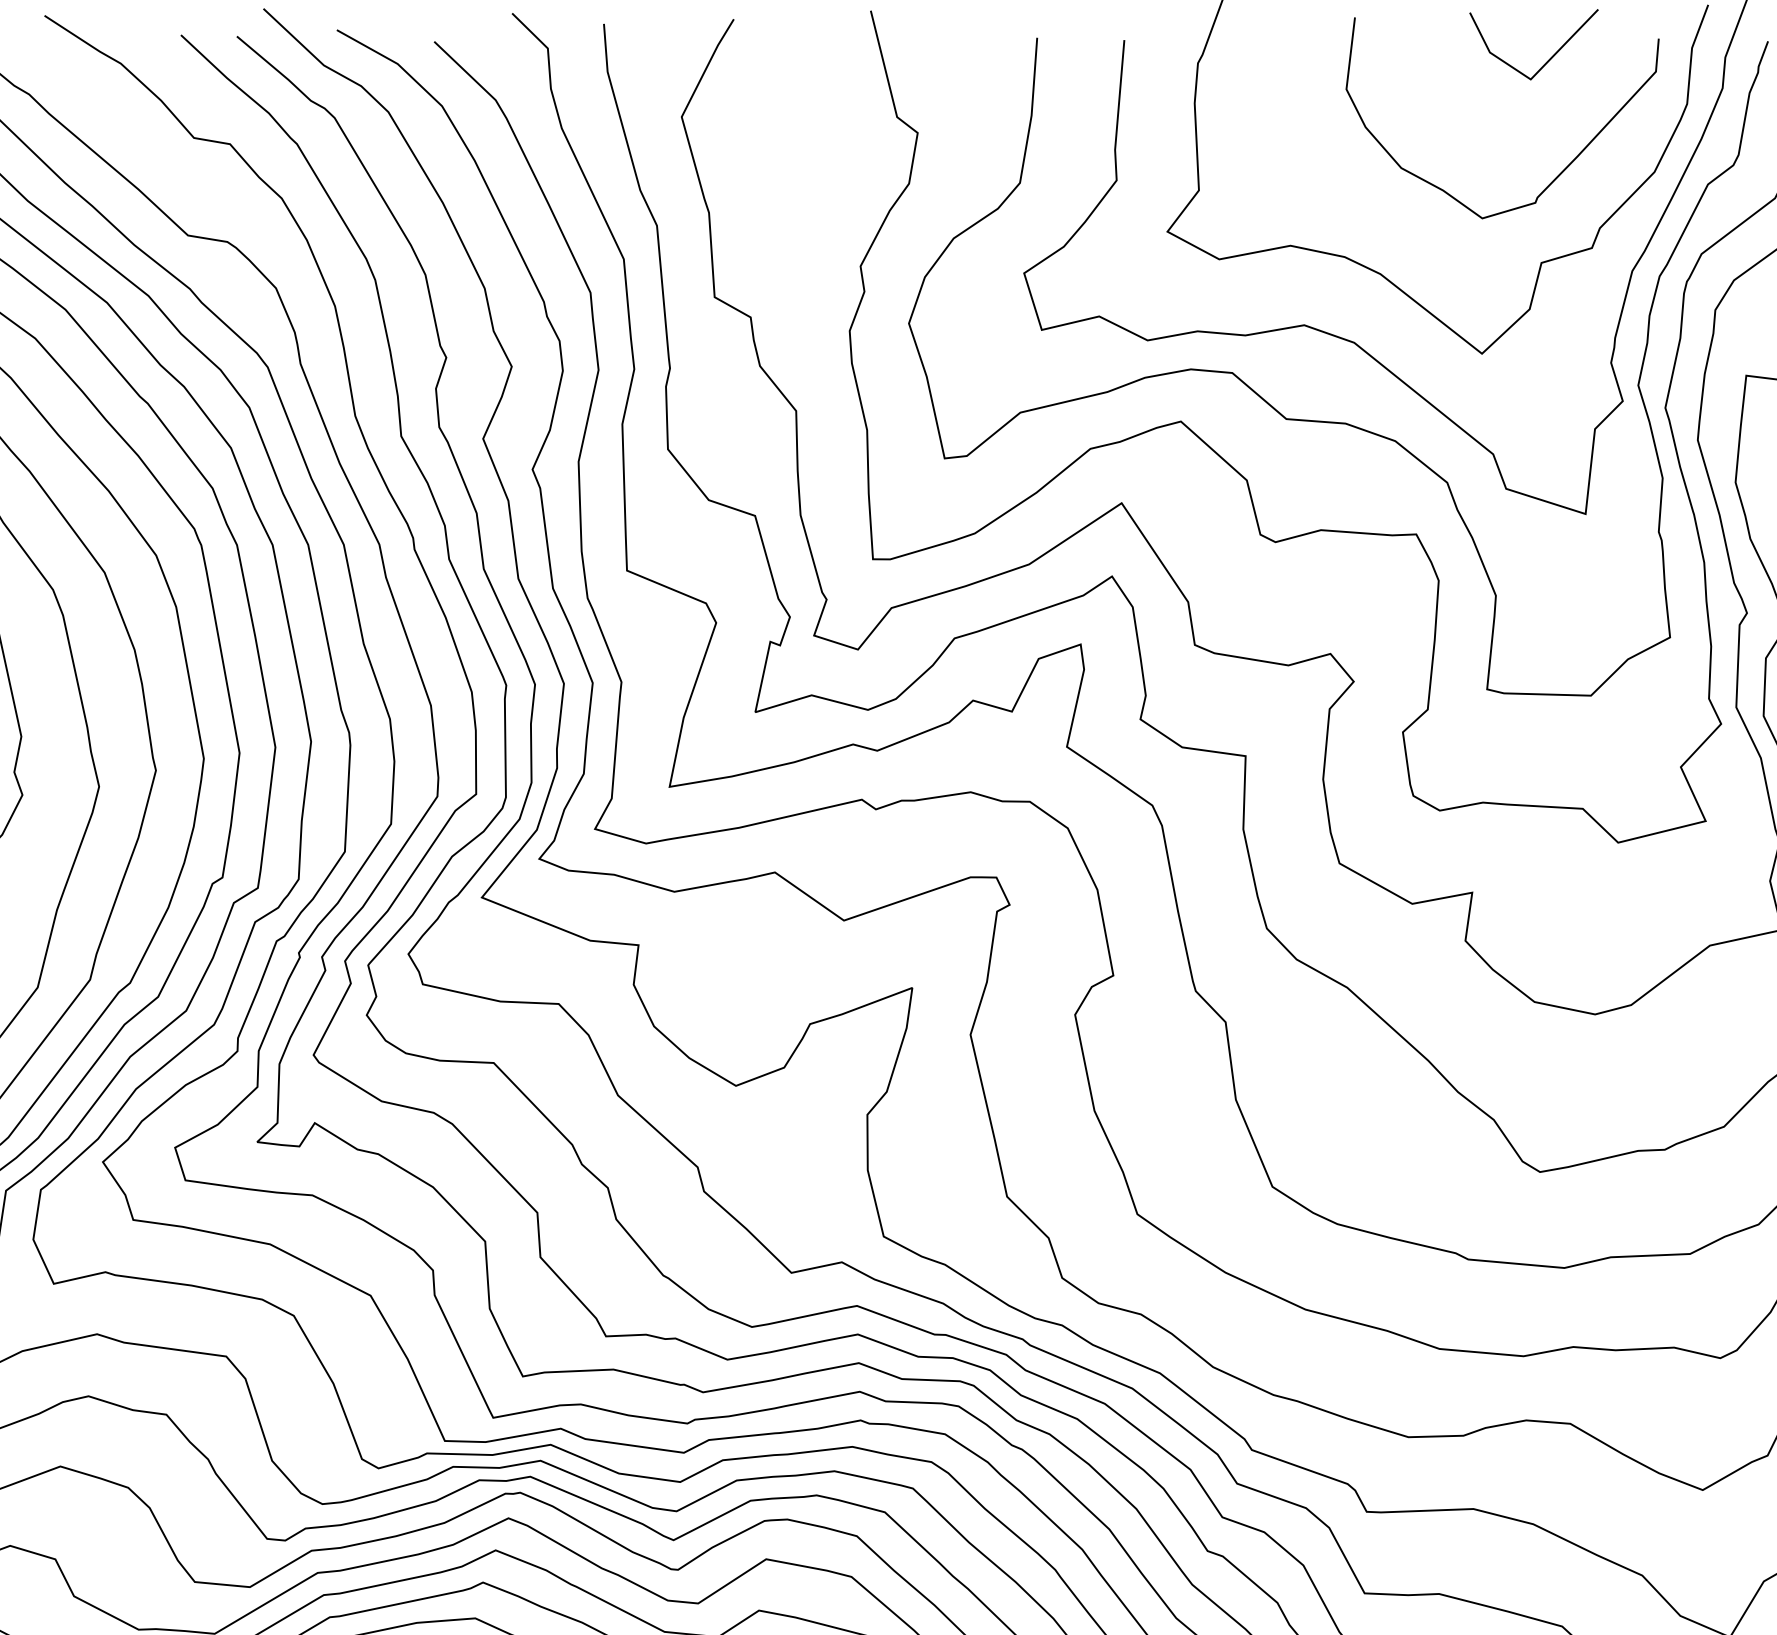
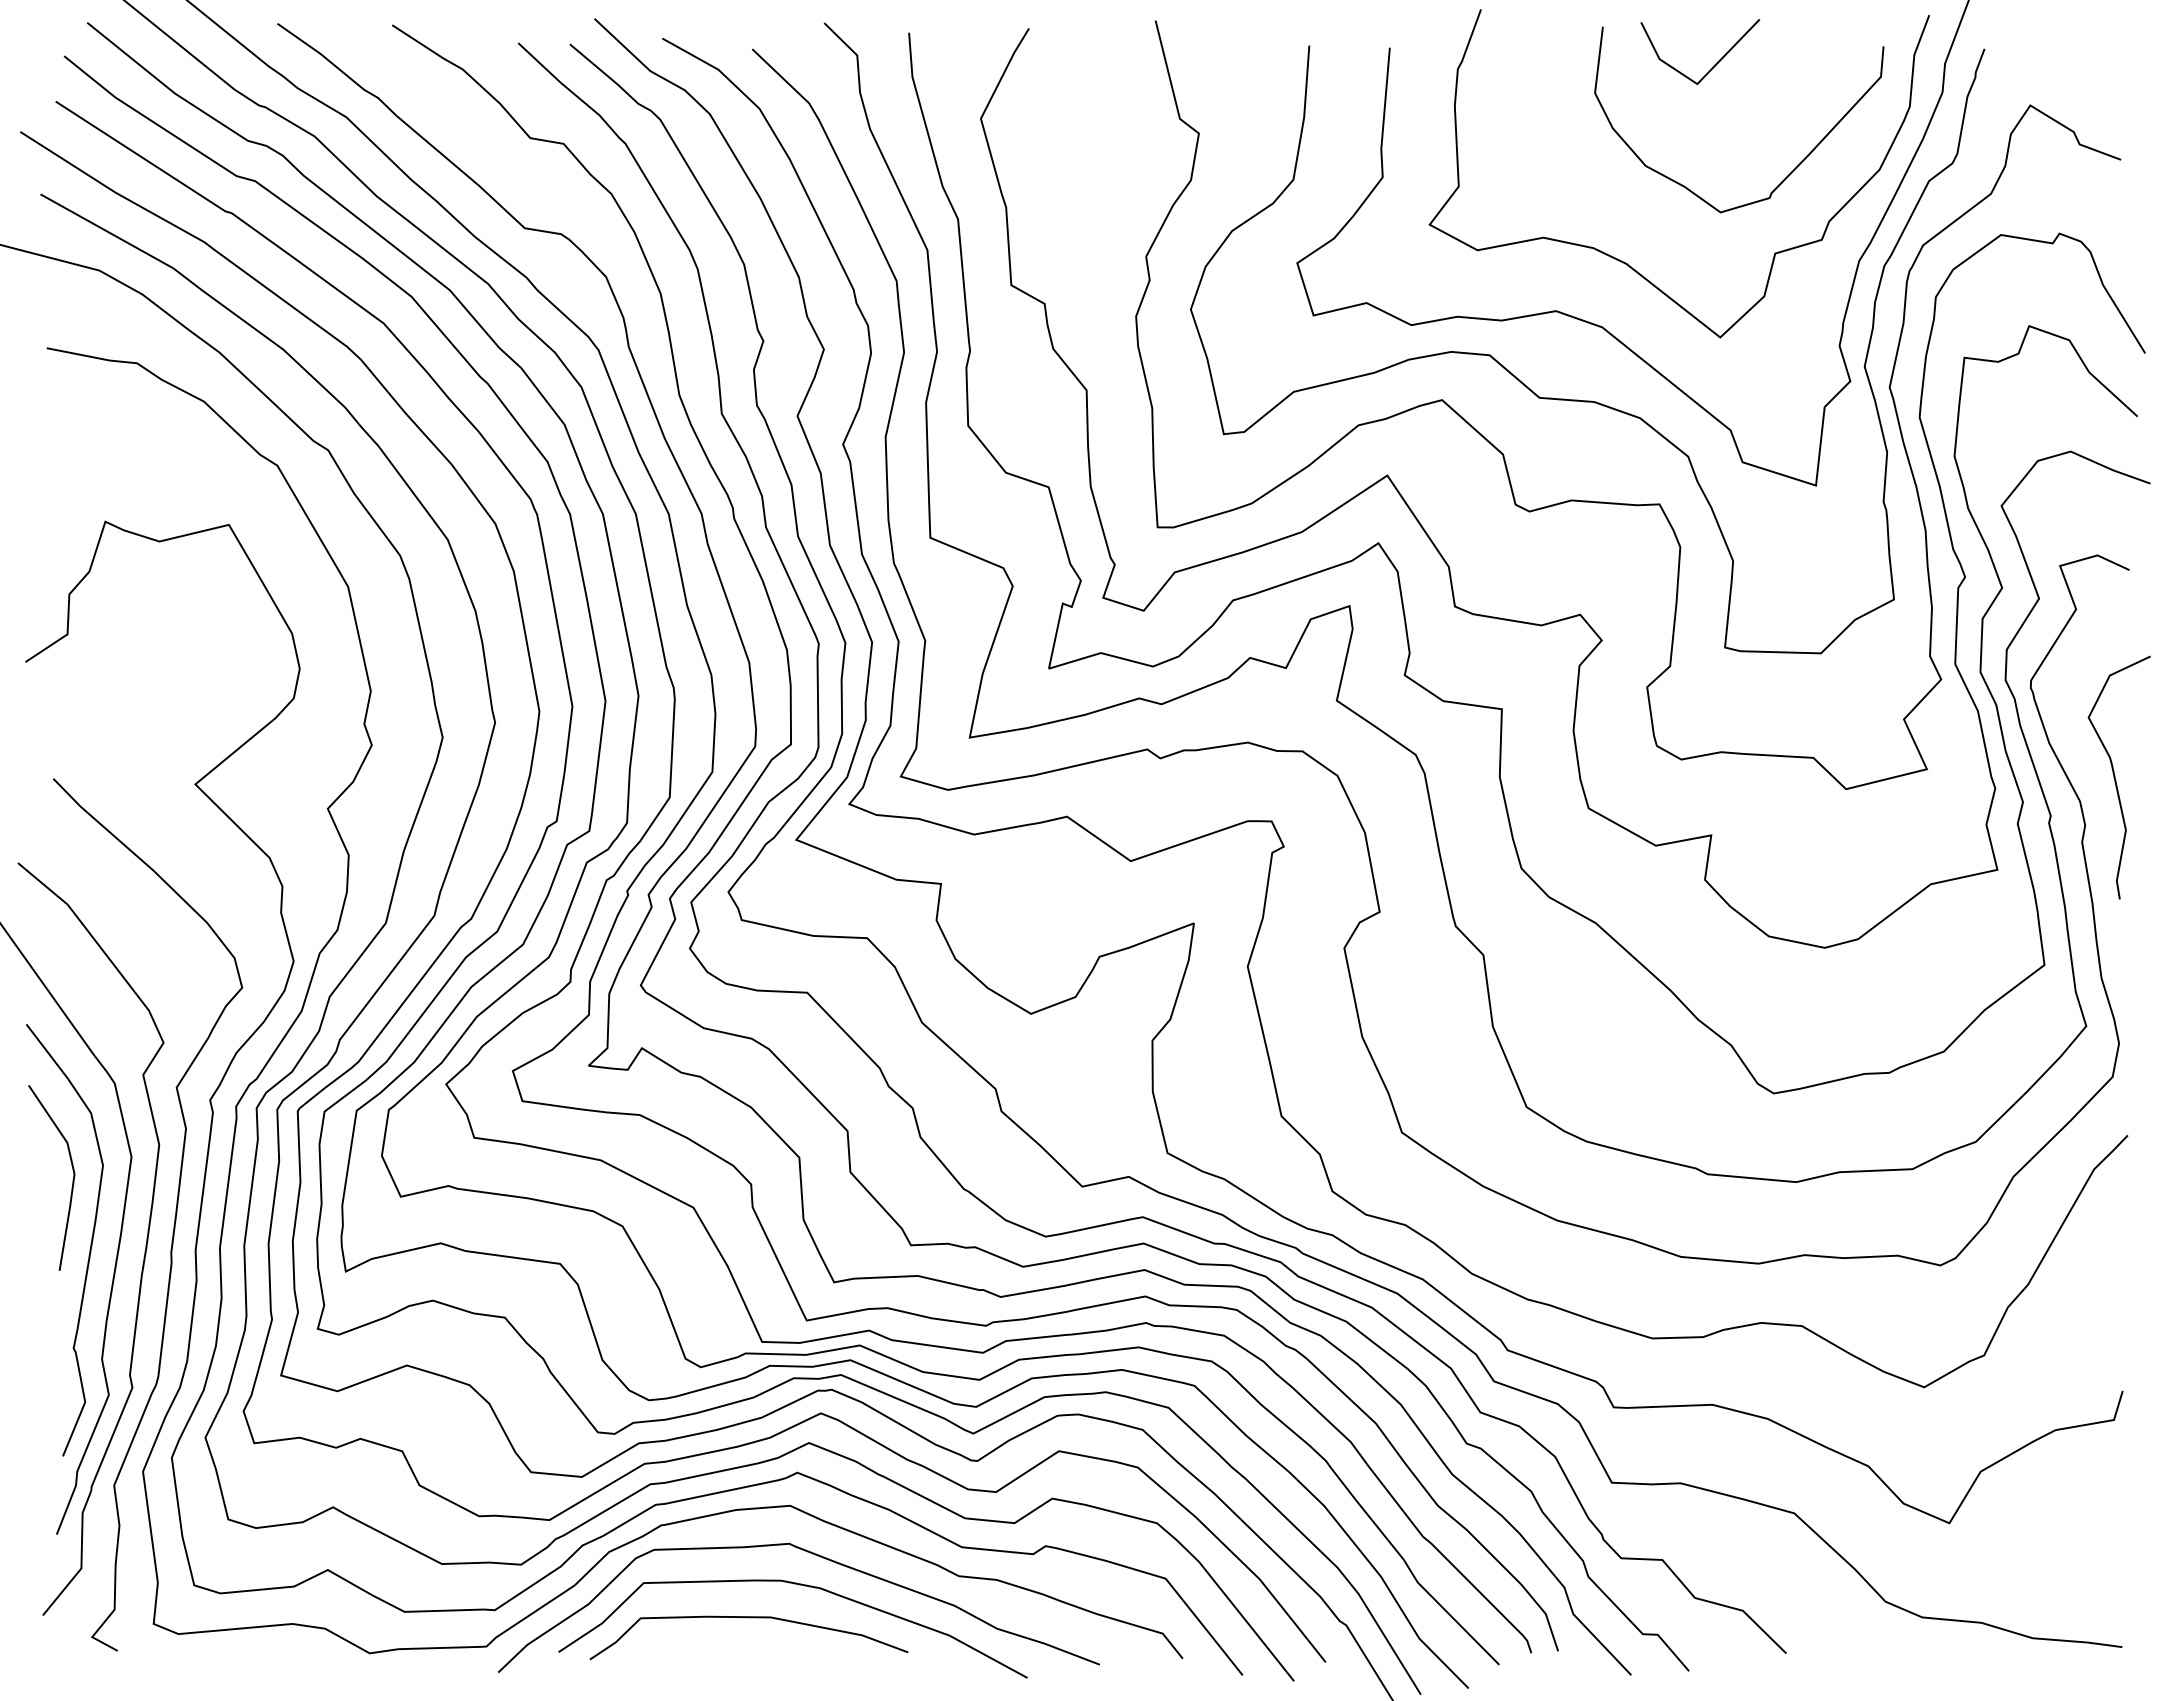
line: (1548, 59) -> (1713, 65), moved

